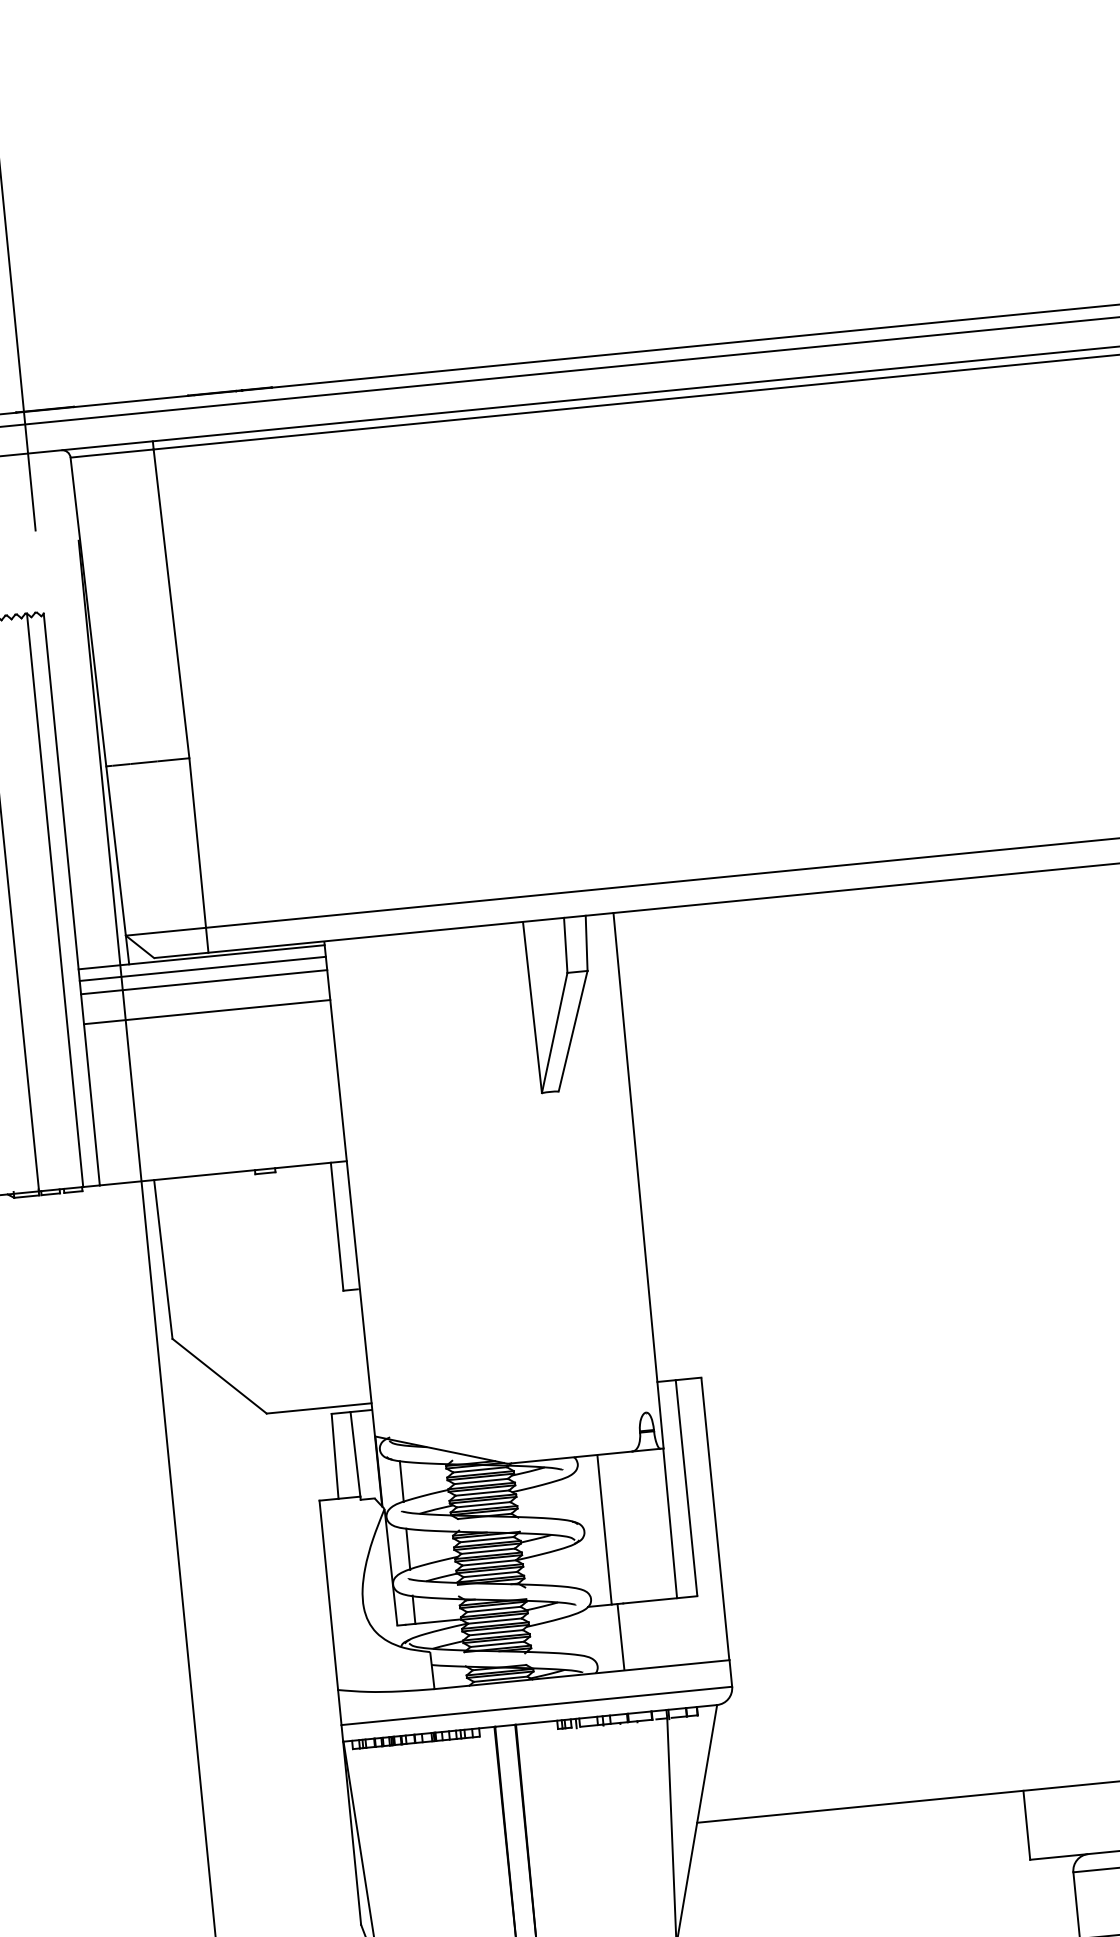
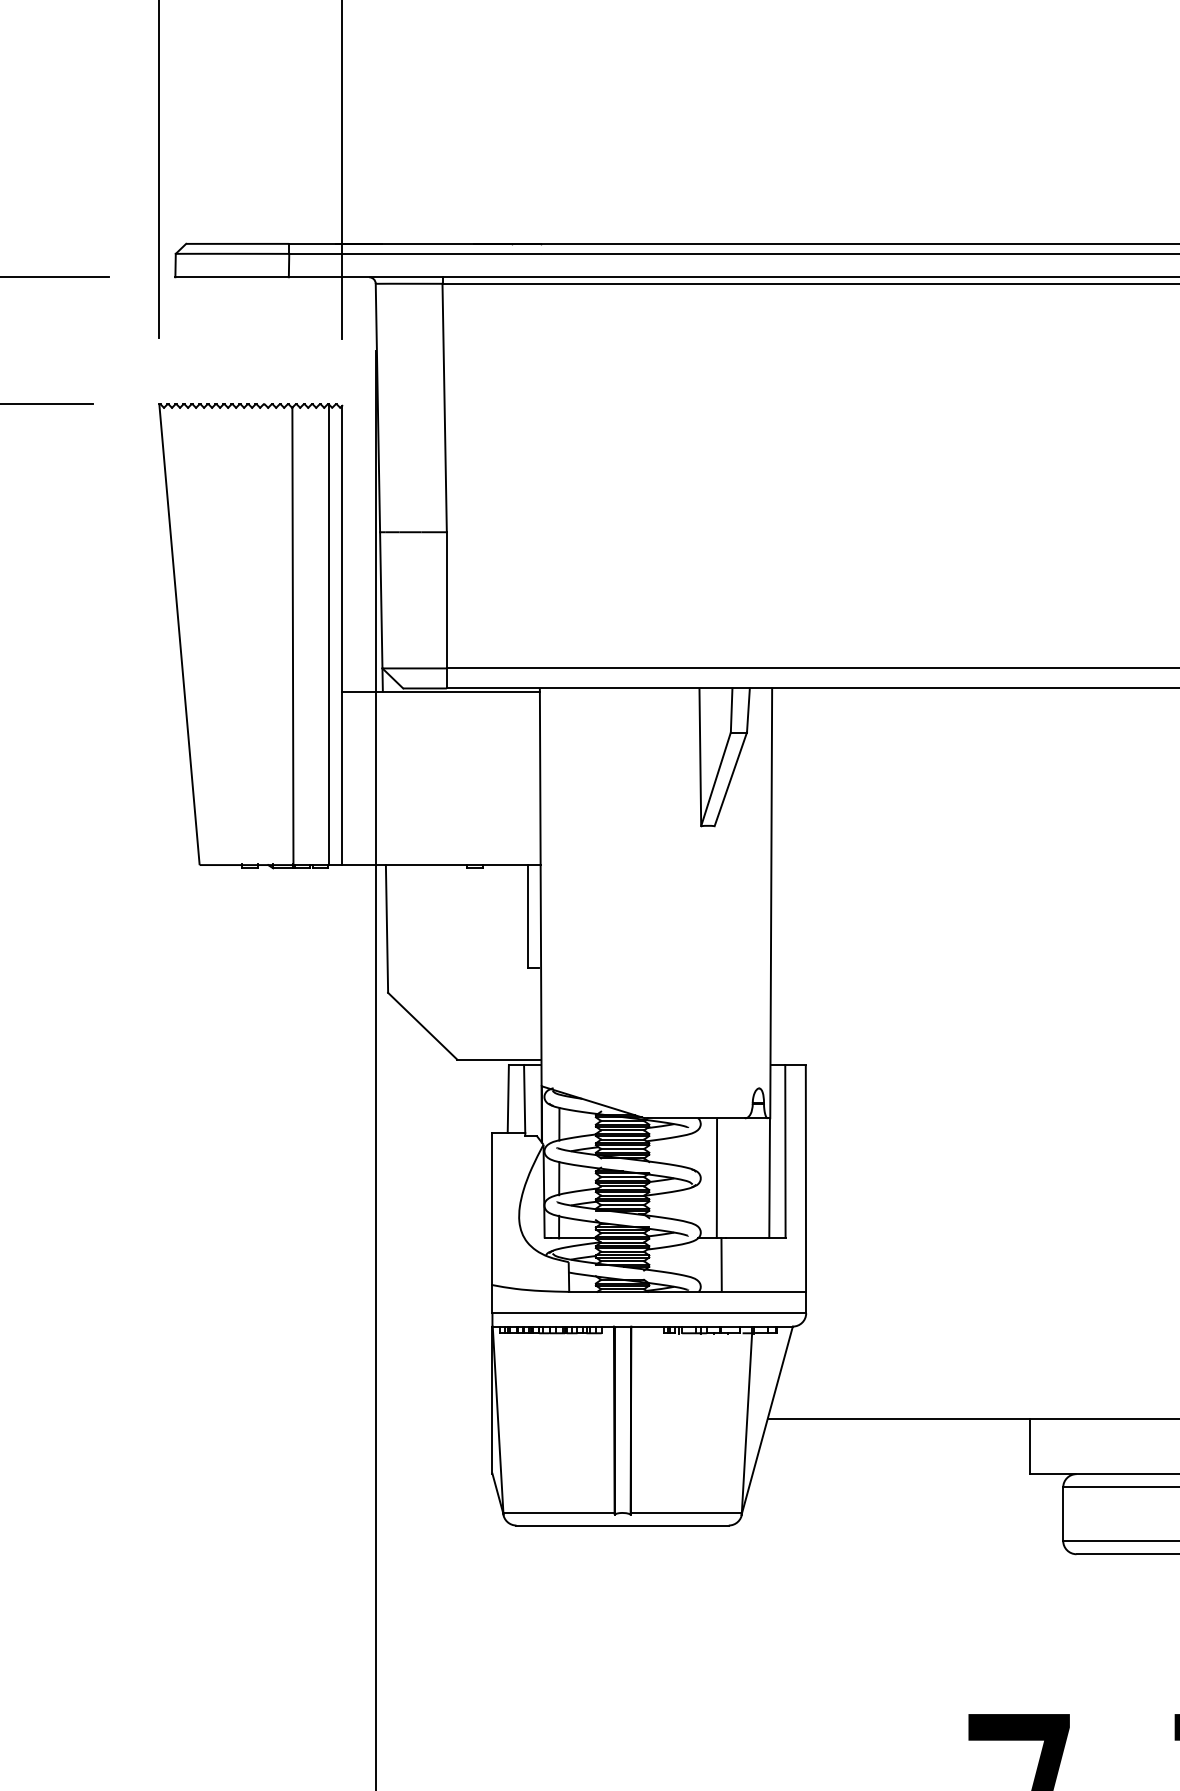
line: (202, 968) -> (440, 700), removed
line: (203, 982) -> (440, 711), removed
line: (207, 1011) -> (441, 735), removed

